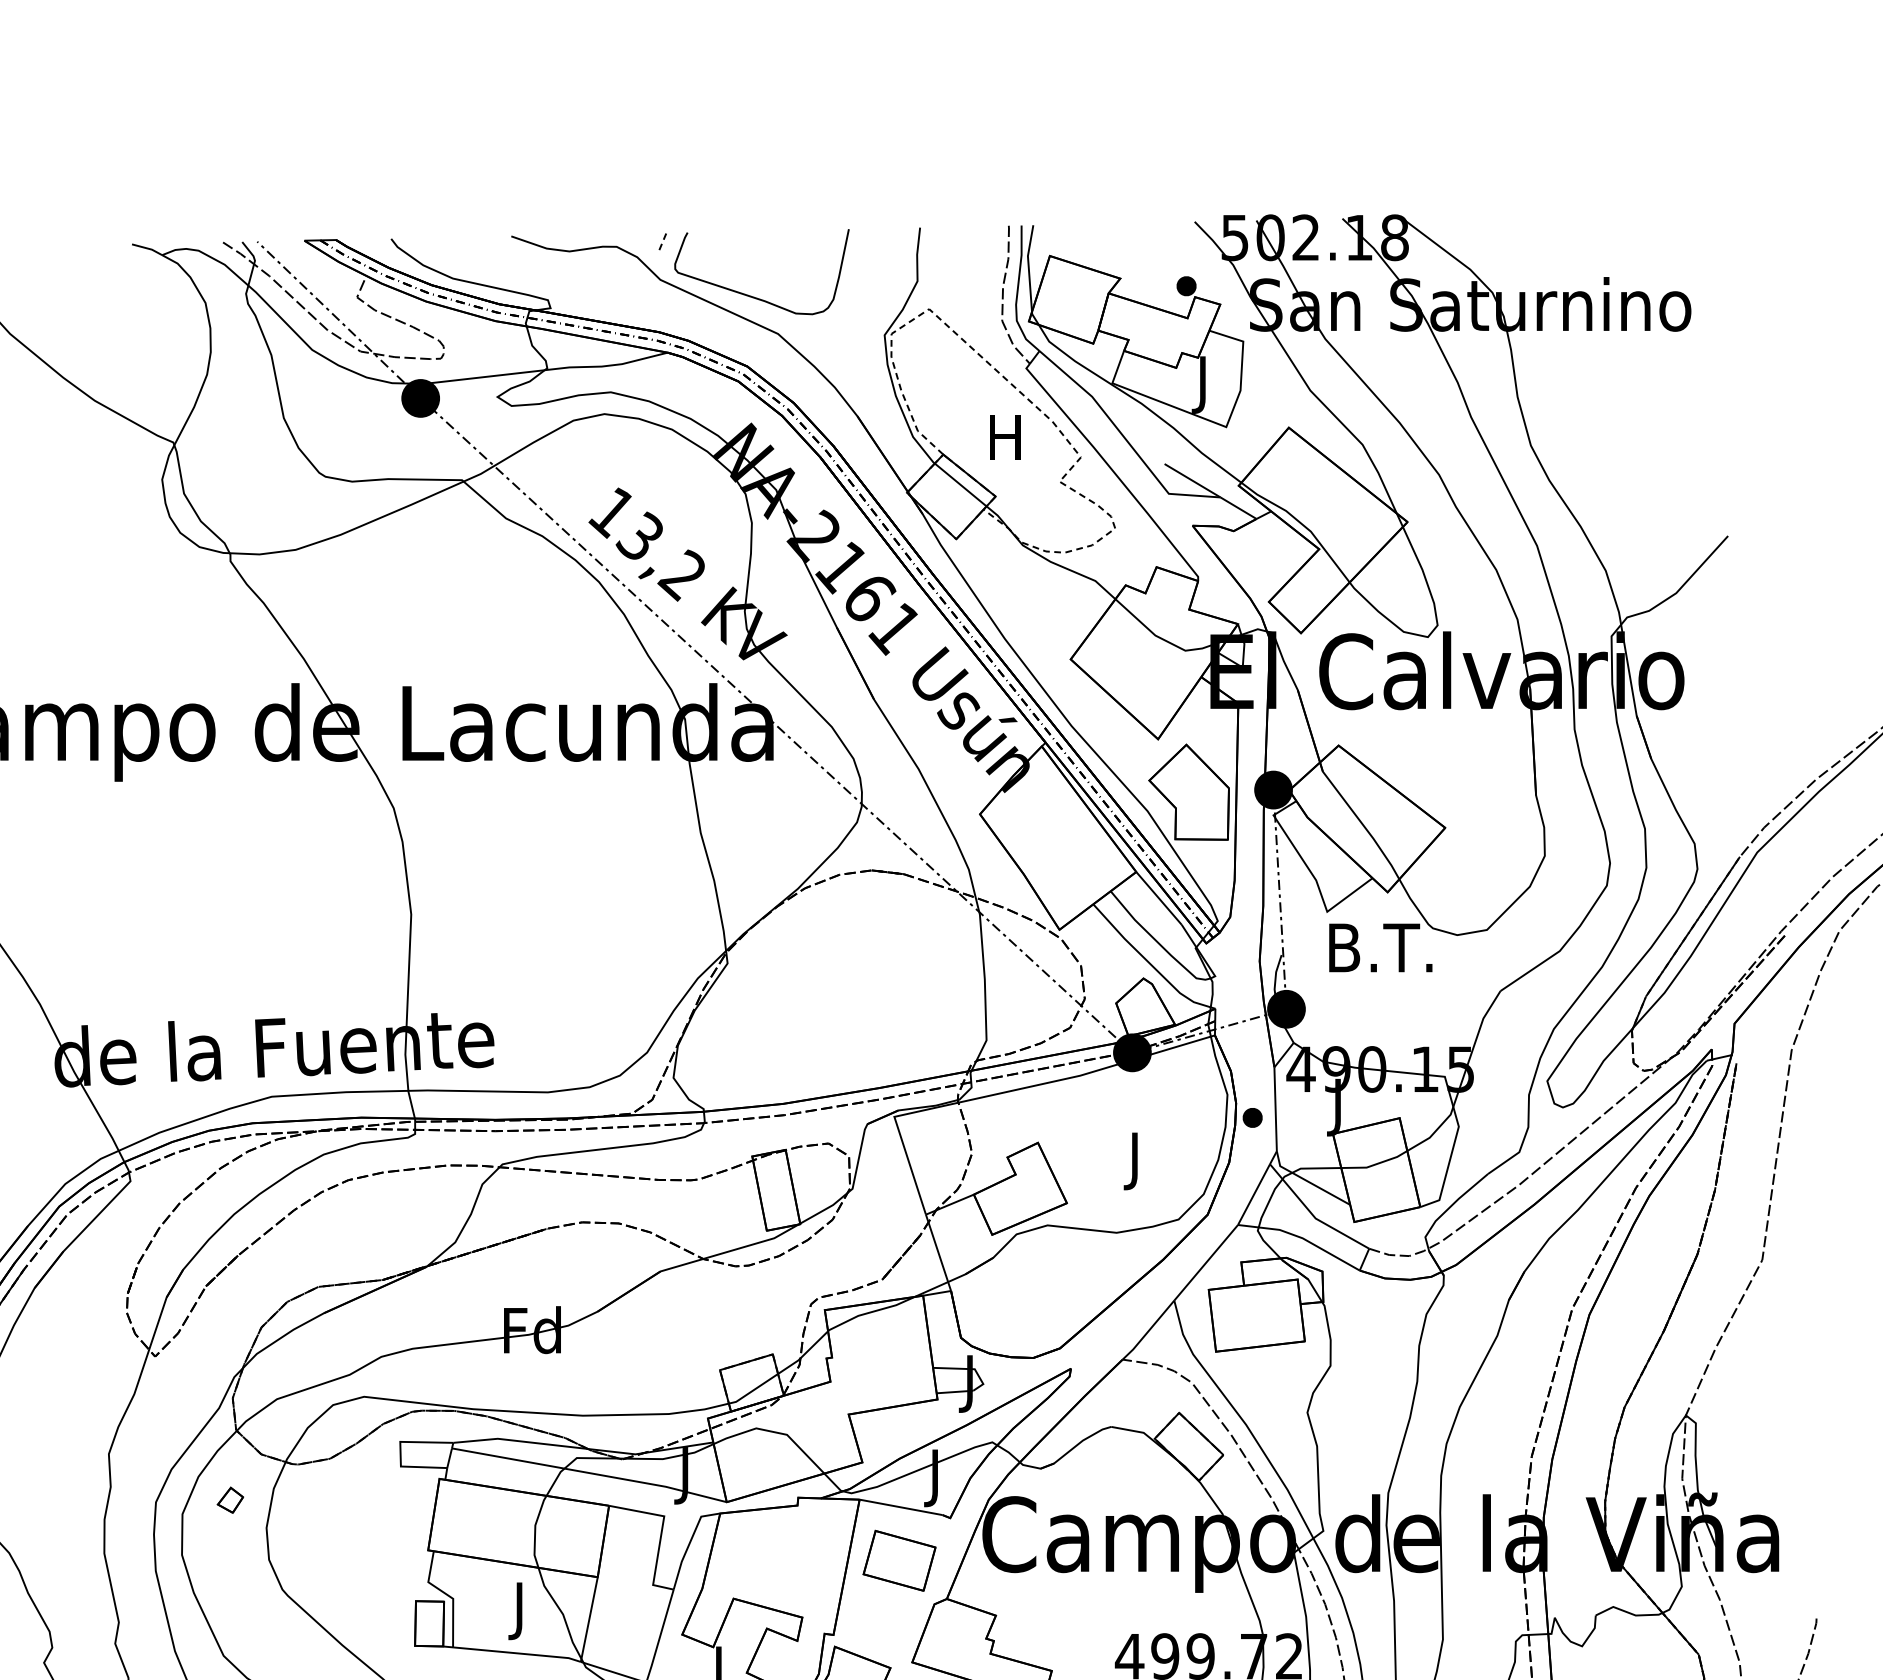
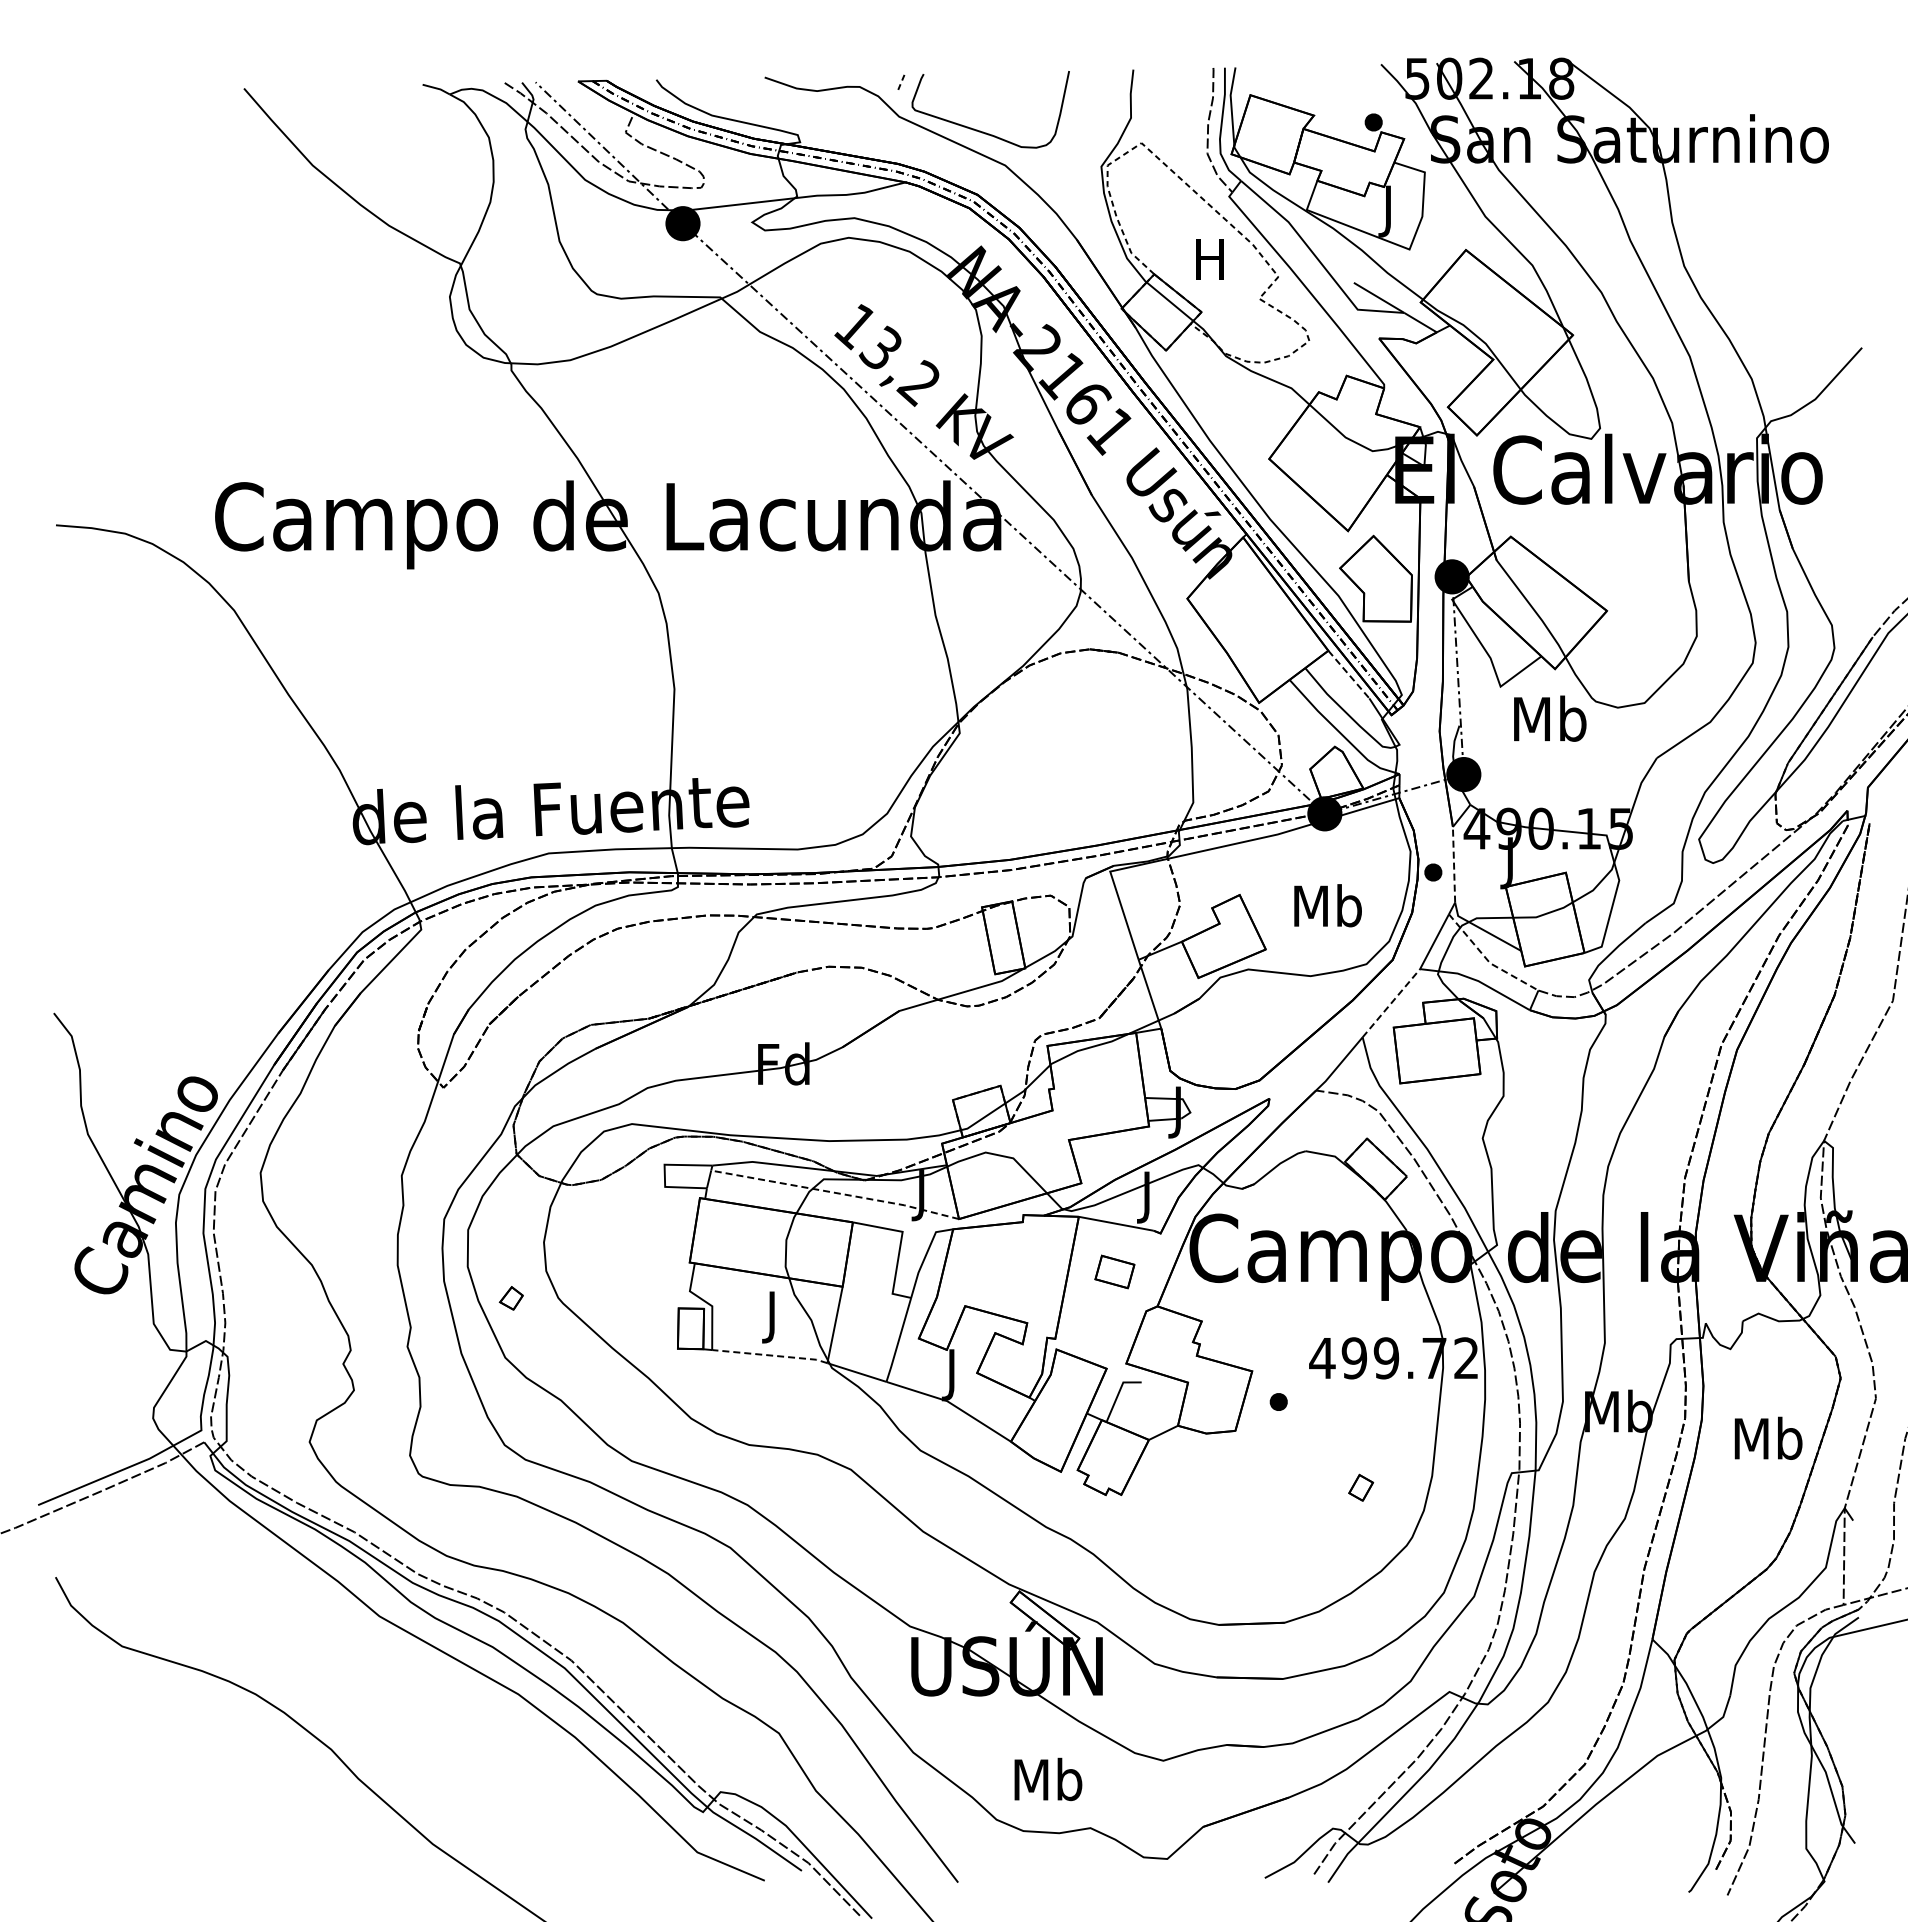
line: (1159, 898) -> (1349, 674), solid -> dashed
text: (1380, 947) -> (1548, 718), B.T. -> Mb
line: (1276, 1108) -> (1454, 864), solid -> dashed
text: (1135, 1159) -> (1327, 910), J -> Mb
line: (1313, 1216) -> (1488, 961), solid -> dashed
line: (1206, 1263) -> (1391, 1003), solid -> dashed
line: (589, 1472) -> (835, 1192), solid -> dashed
part: (229, 1500) -> (510, 1298), moved
part: (899, 1560) -> (1114, 1271), size x0.6
line: (517, 1653) -> (770, 1355), solid -> dashed

